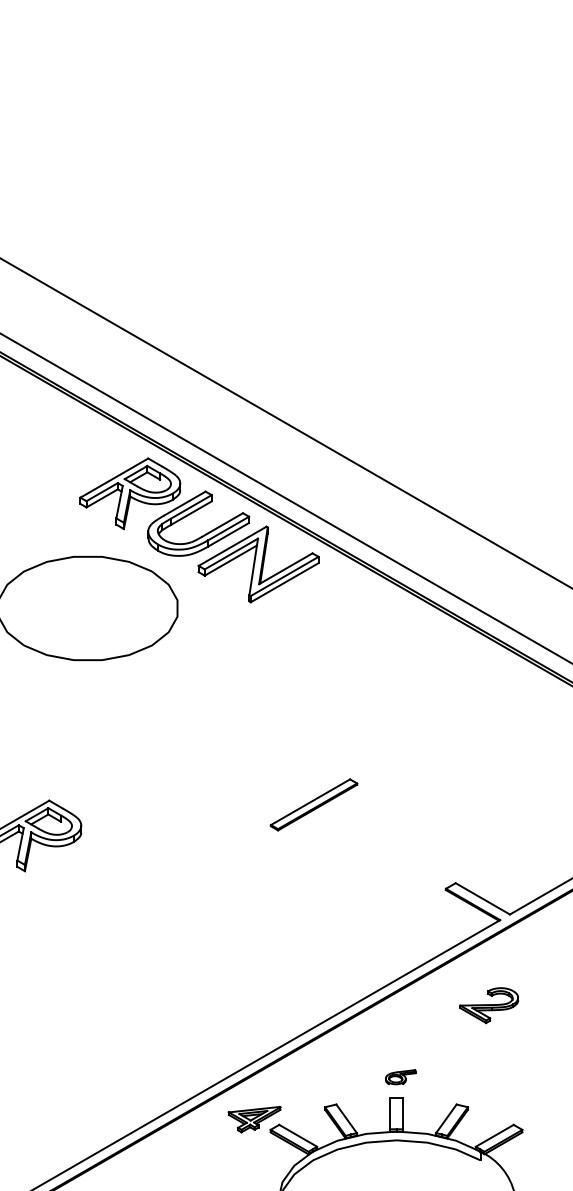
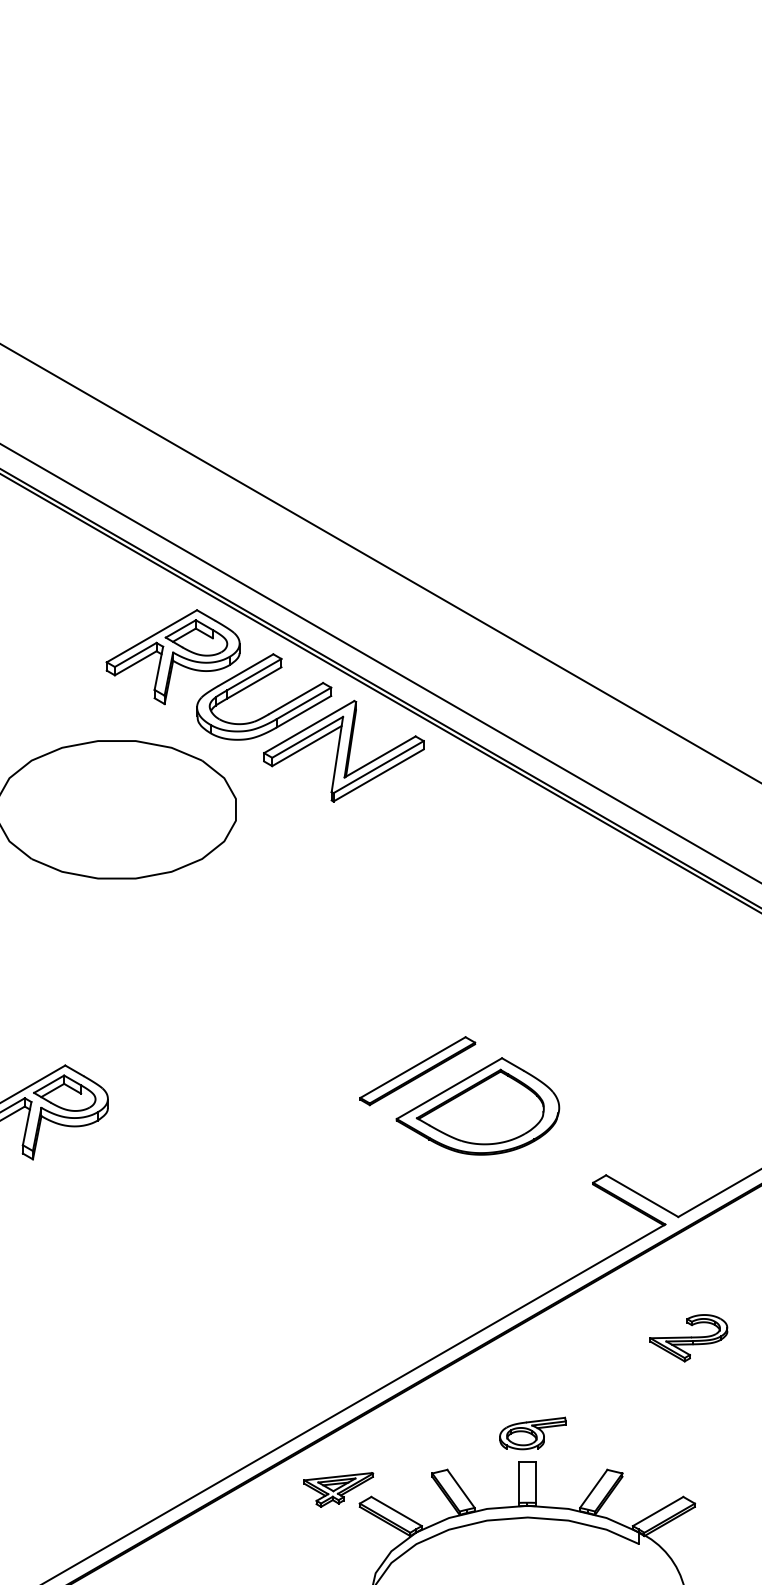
part: (359, 831) -> (477, 1106), added
part: (489, 1005) -> (688, 1338), moved
part: (400, 1077) -> (532, 1433), size x1.67

